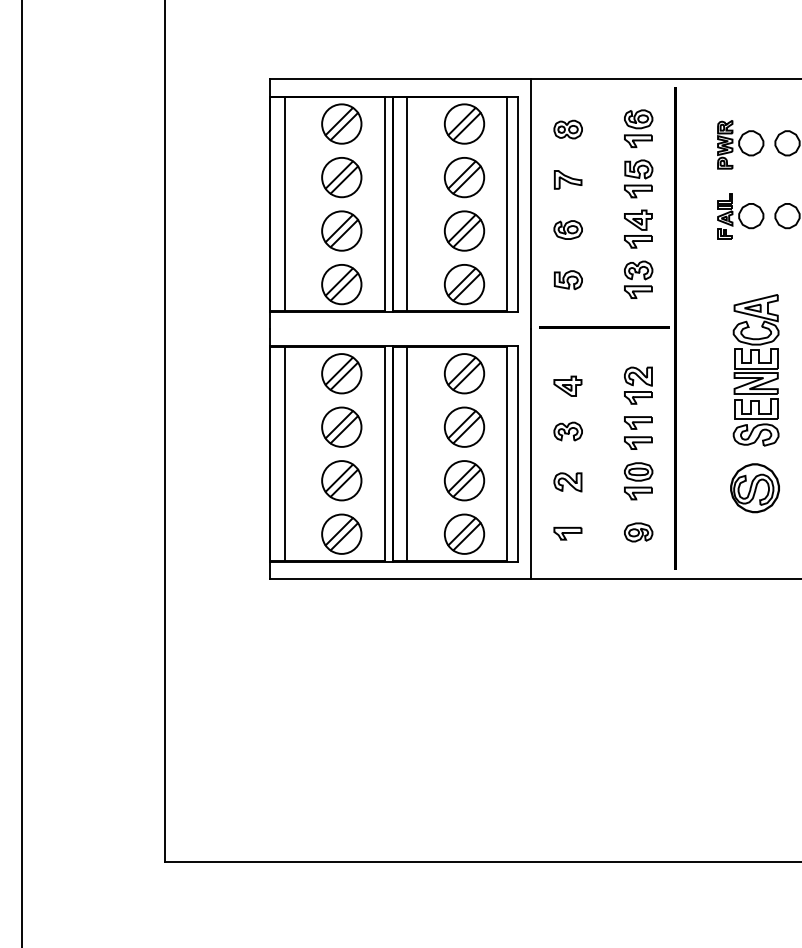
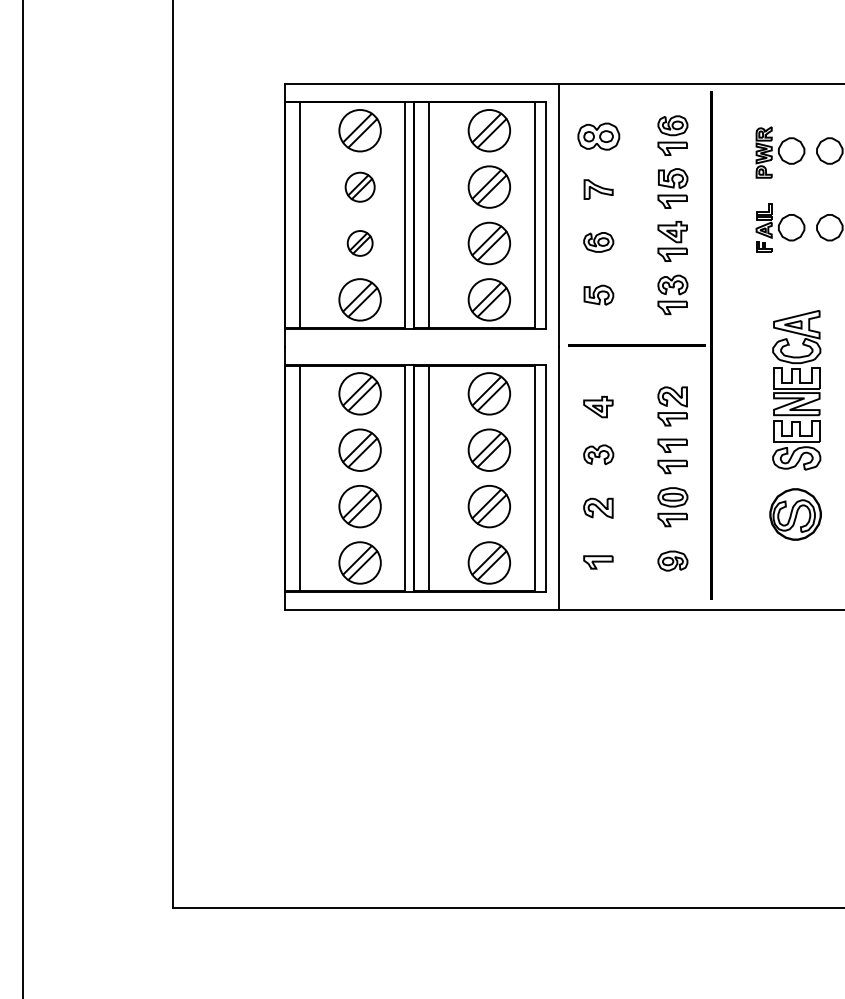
part: (567, 129) -> (597, 136), size x1.4
part: (341, 177) -> (359, 187), size x0.7
part: (341, 230) -> (359, 242), size x0.6

